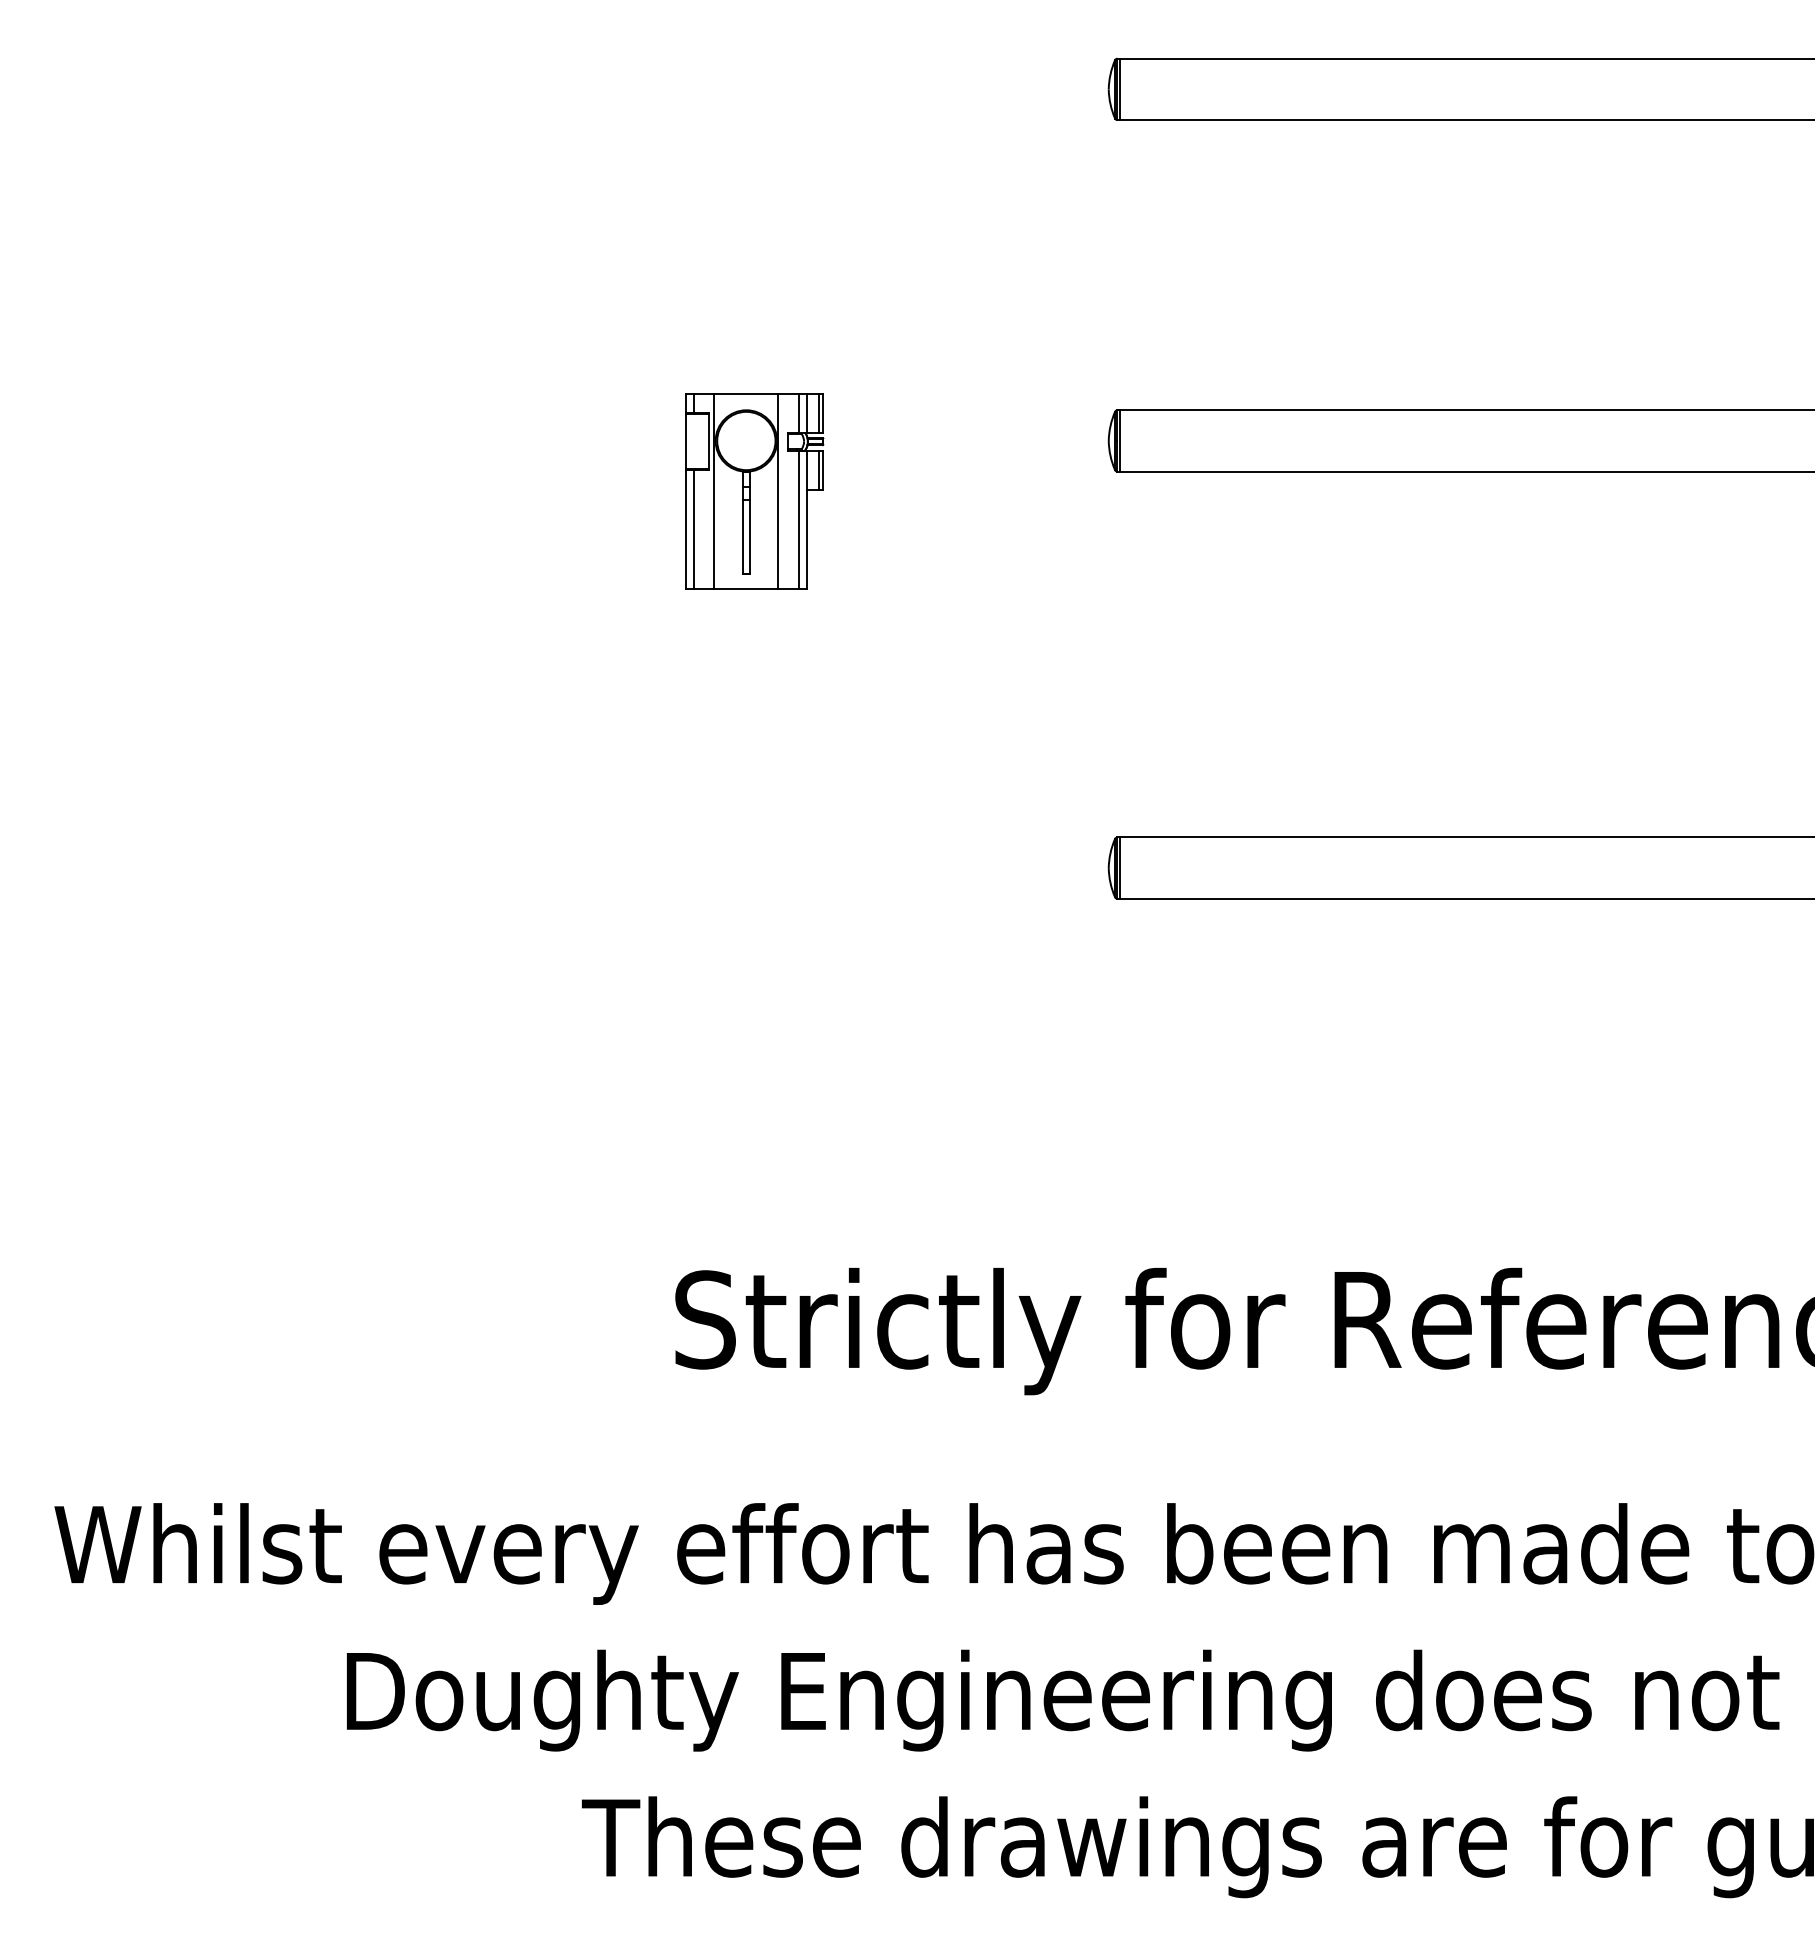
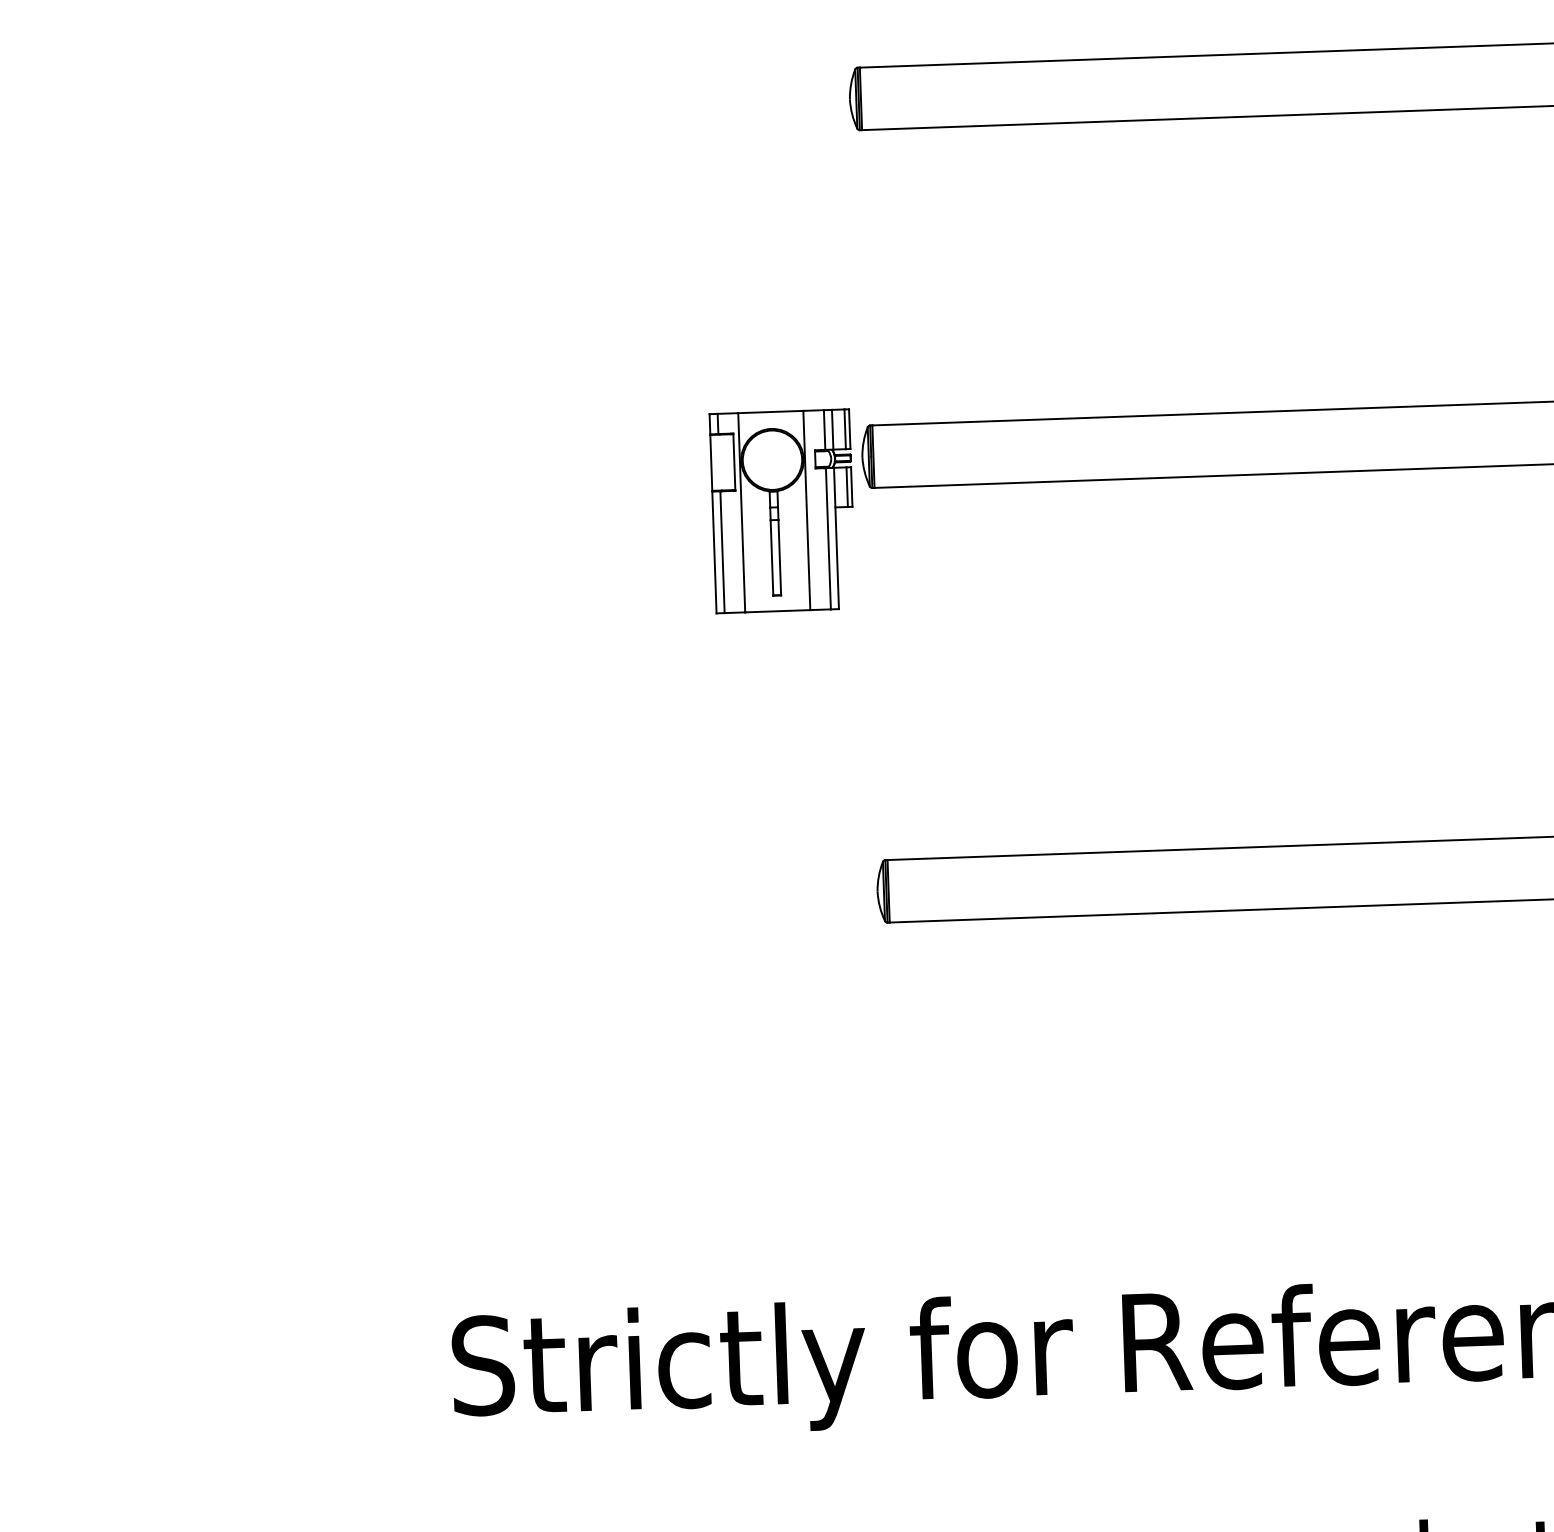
part: (754, 491) -> (782, 511), moved

